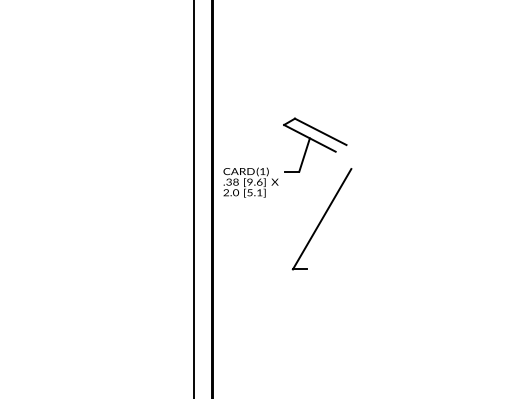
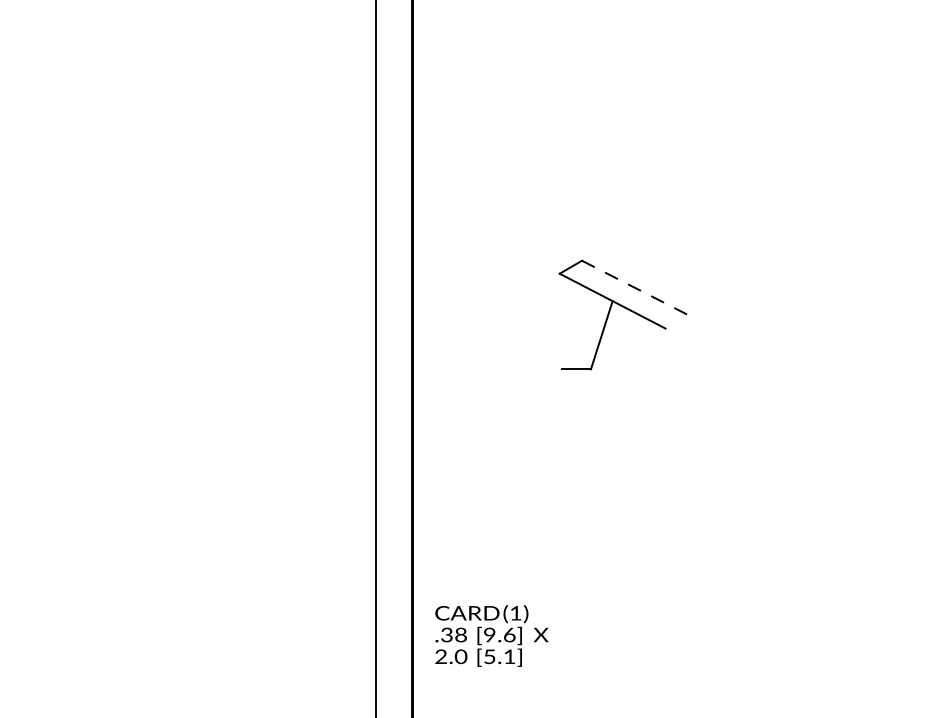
line: (320, 131) -> (634, 287), solid -> dashed
text: (250, 182) -> (490, 635), moved
part: (321, 219) -> (636, 467), removed

